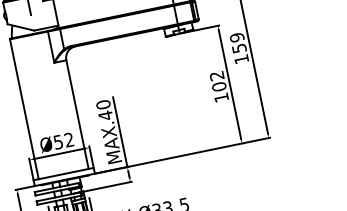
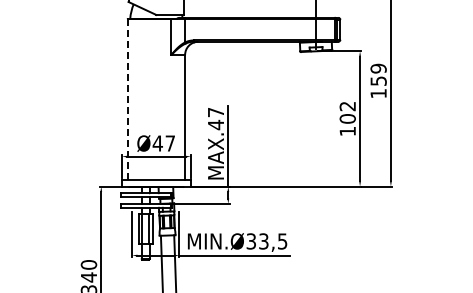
text: (103, 104) -> (215, 112), MAX.40 -> MAX.47
line: (24, 109) -> (127, 99), solid -> dashed
text: (63, 141) -> (163, 143), Ø52 -> Ø47

